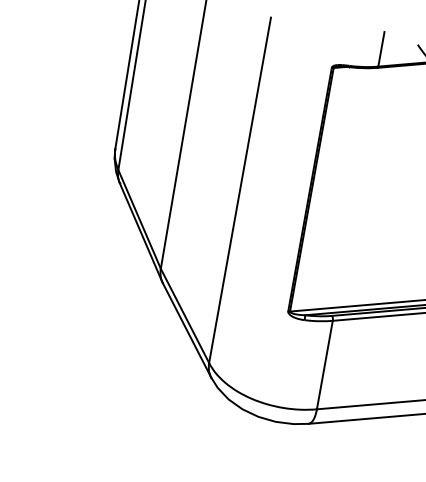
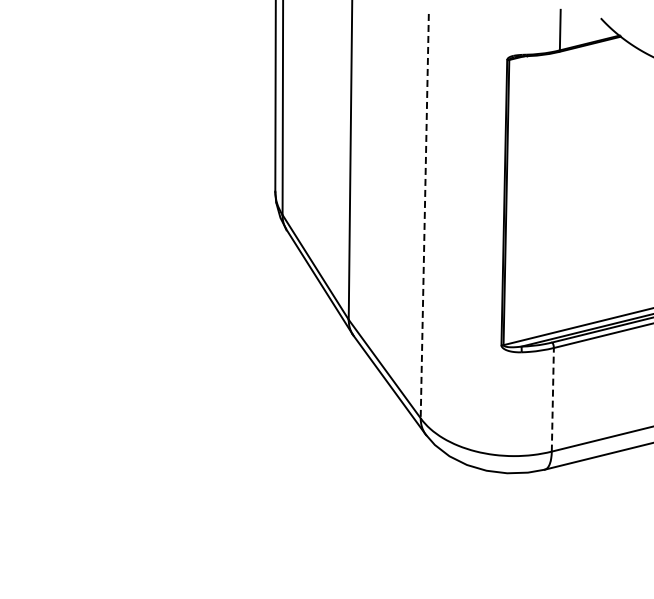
line: (239, 190) -> (424, 216), solid -> dashed
line: (324, 364) -> (552, 399), solid -> dashed

